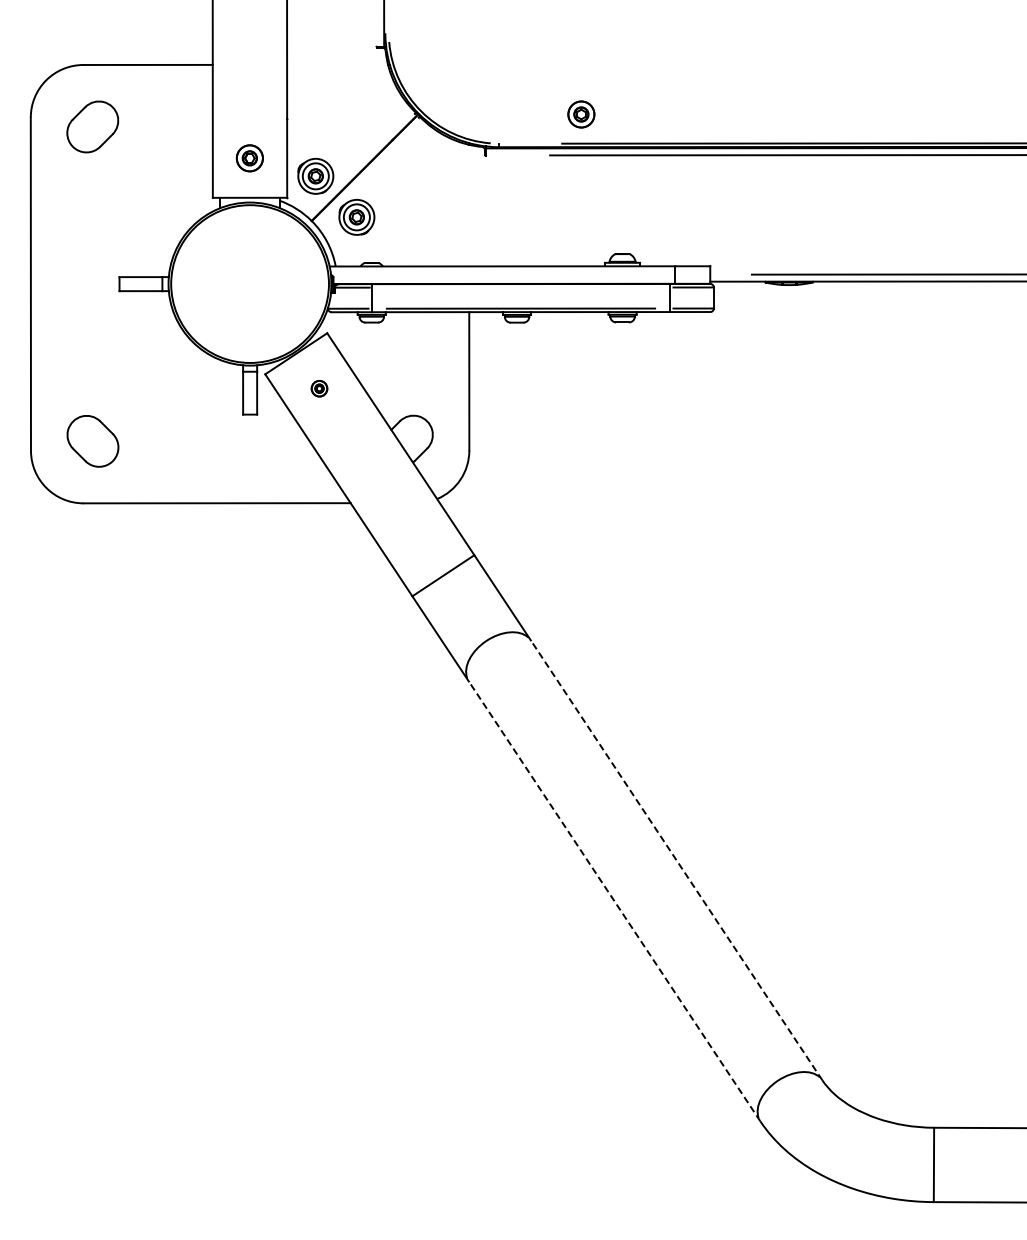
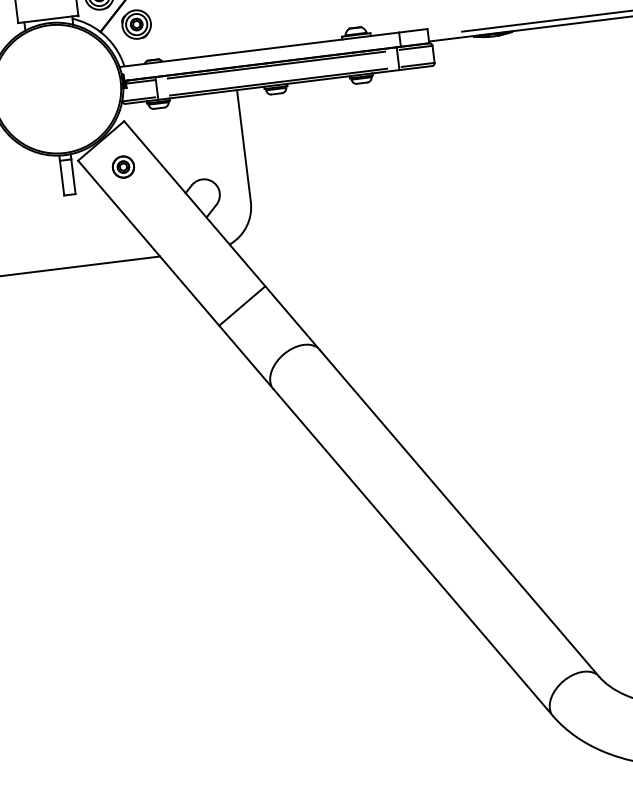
line: (520, 287) -> (276, 65), added
part: (319, 388) -> (123, 166), size x1.67
line: (676, 860) -> (459, 513), dashed -> solid
line: (614, 901) -> (413, 552), dashed -> solid

